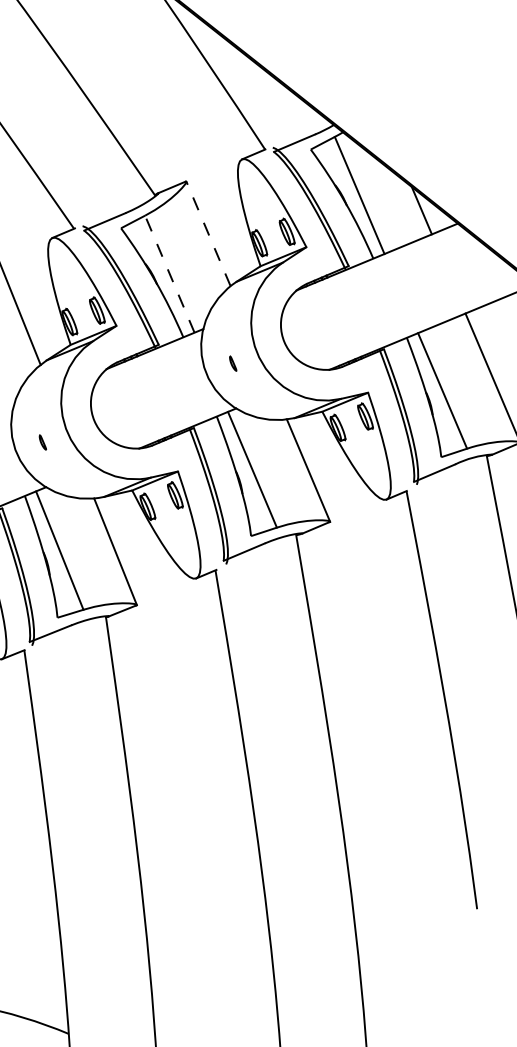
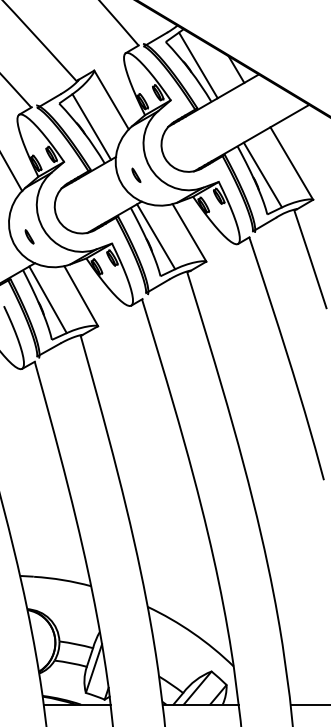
line: (208, 232) -> (111, 99), dashed -> solid
line: (169, 273) -> (91, 126), dashed -> solid
part: (233, 362) -> (136, 174), size x1.67
part: (42, 441) -> (29, 236), size x1.67

